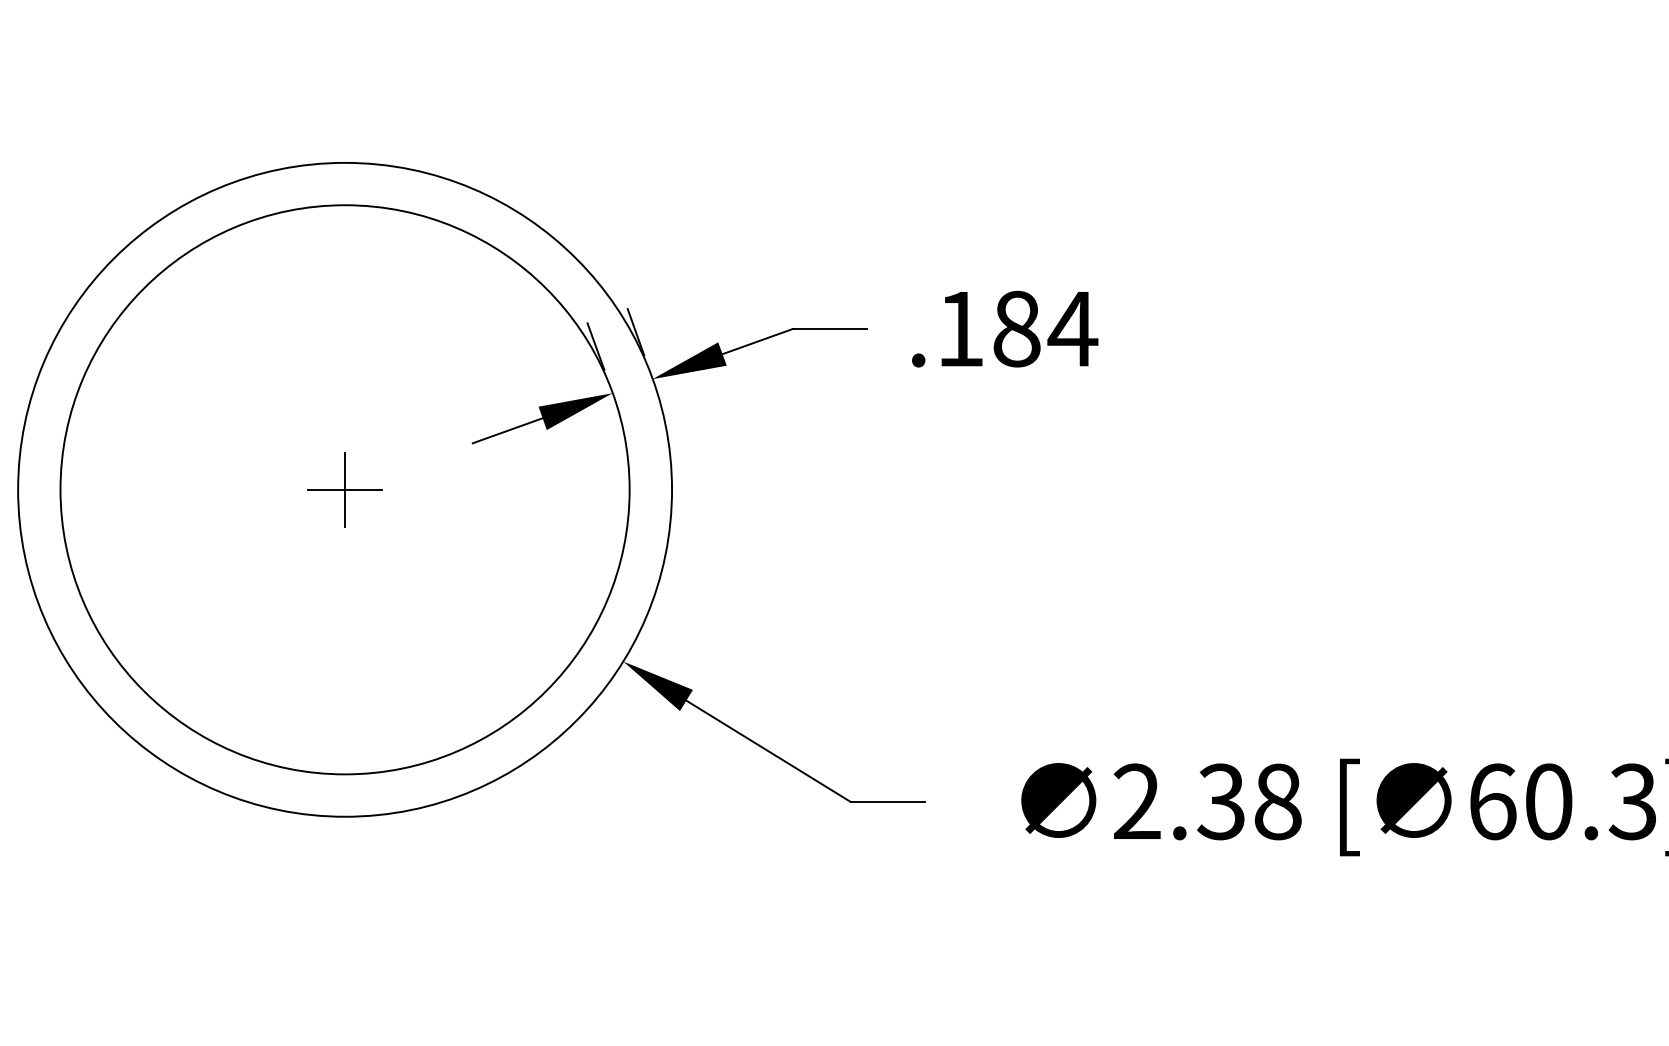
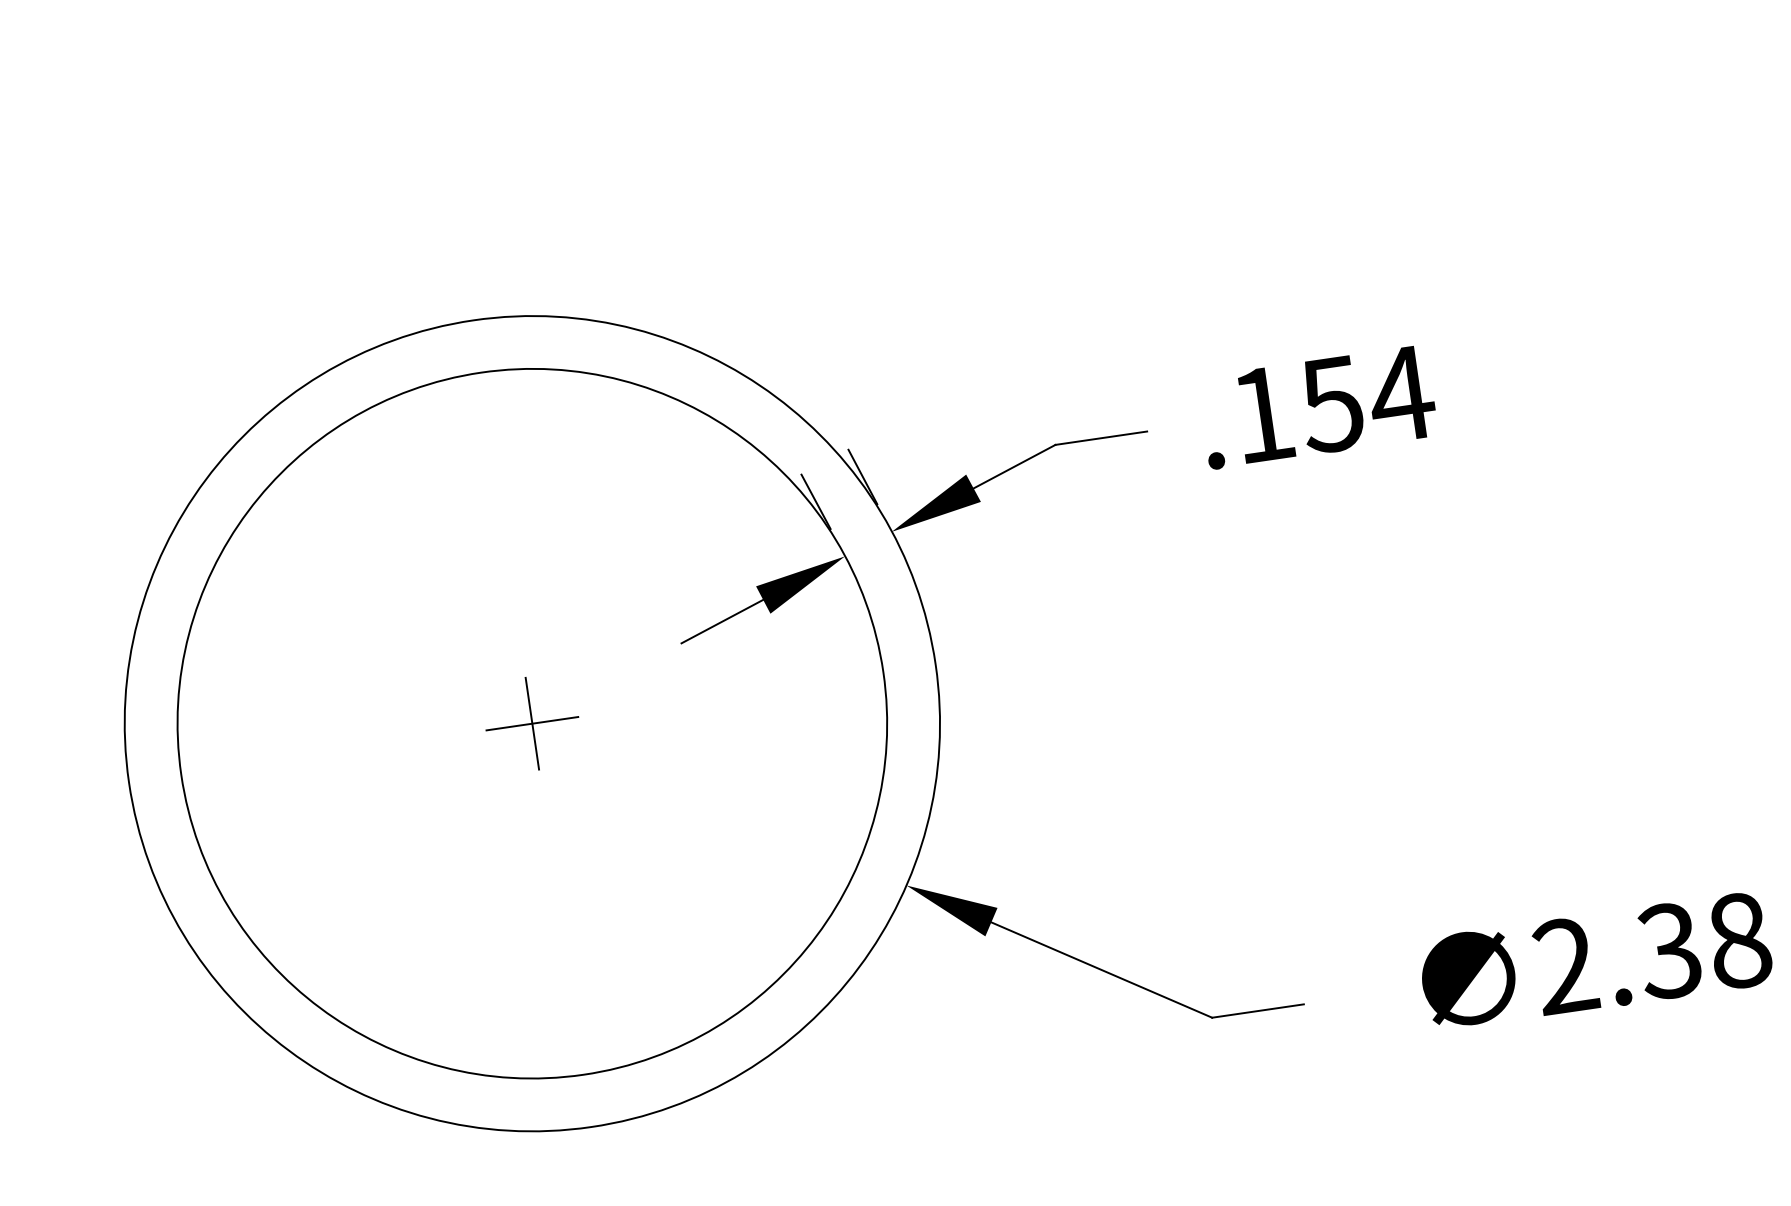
text: (1016, 328) -> (1331, 403), .184 -> .154

